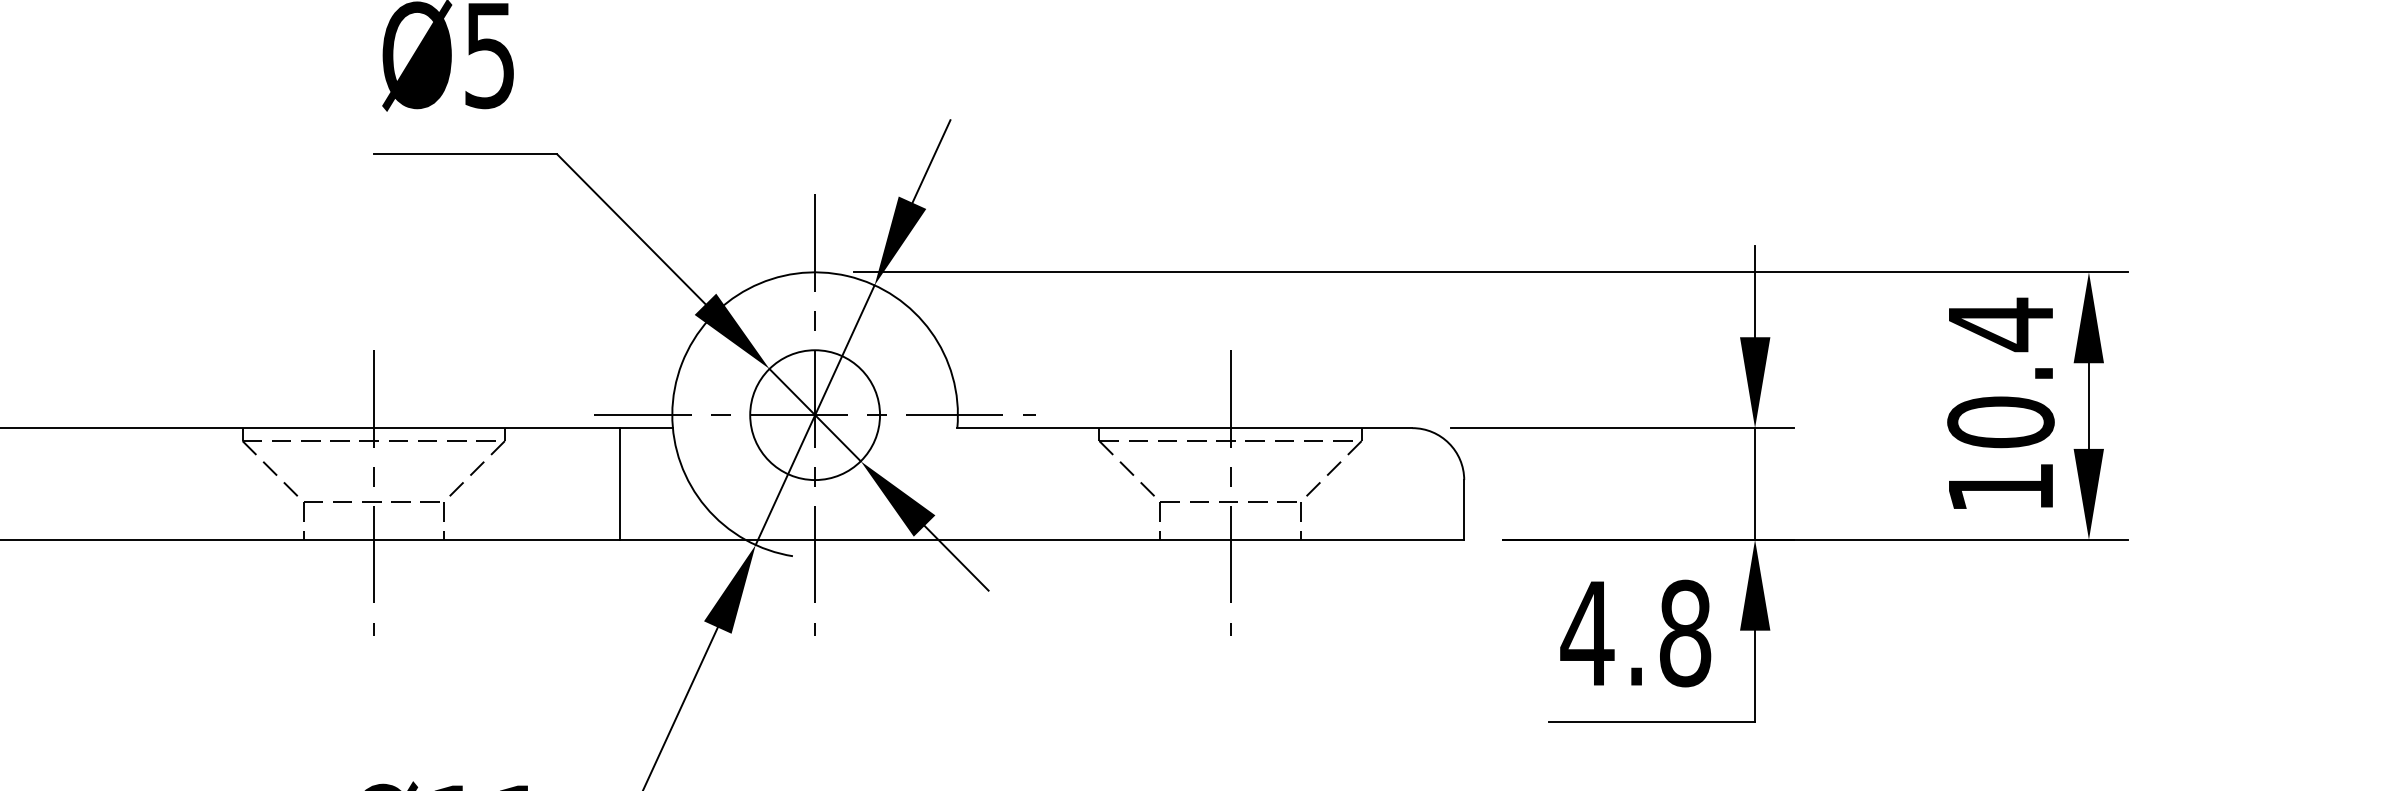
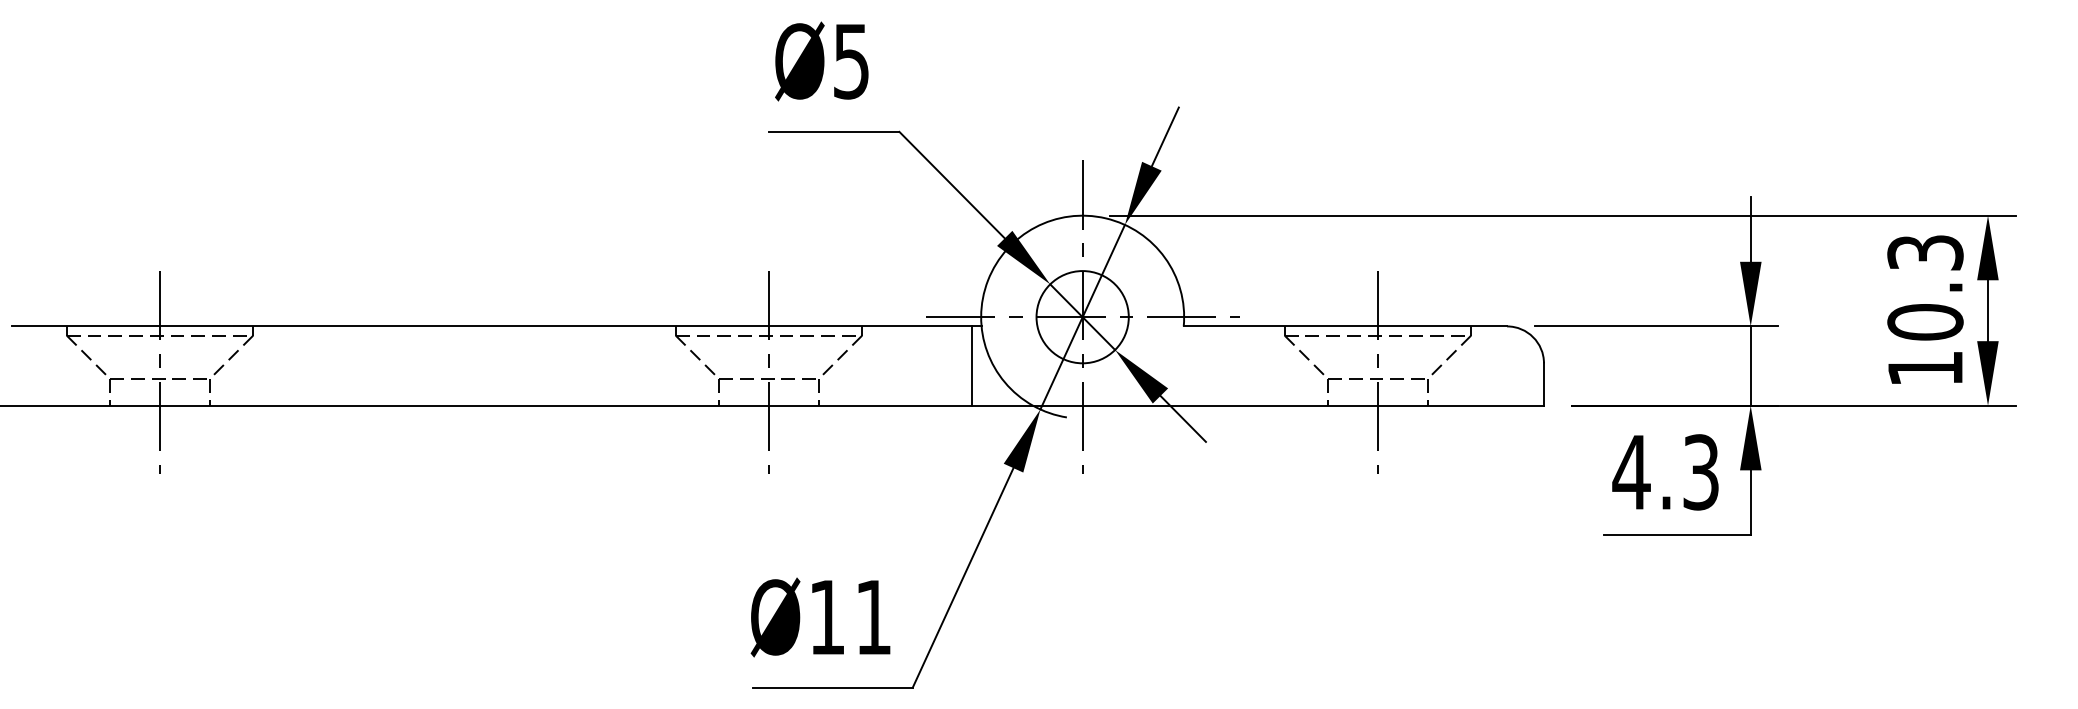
text: (2000, 324) -> (1925, 252), 10.4 -> 10.3
line: (619, 483) -> (971, 365), moved
text: (1685, 633) -> (1701, 472), 4.8 -> 4.3

